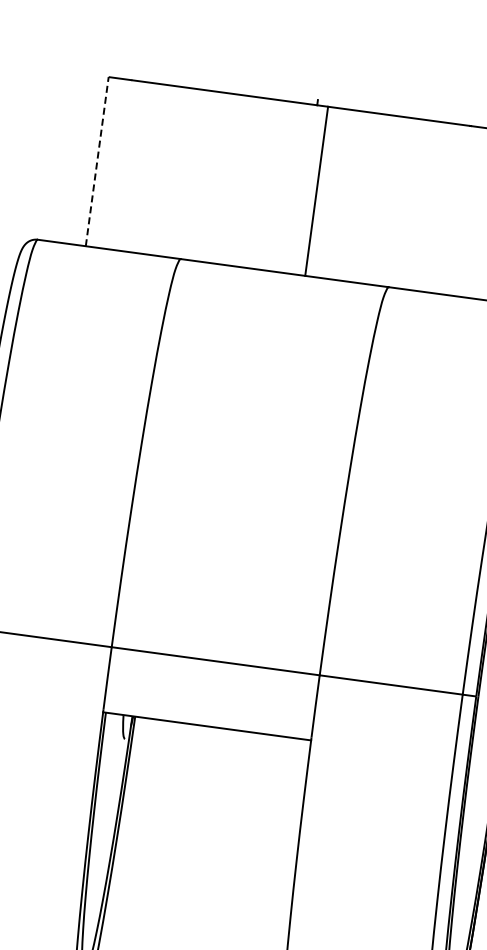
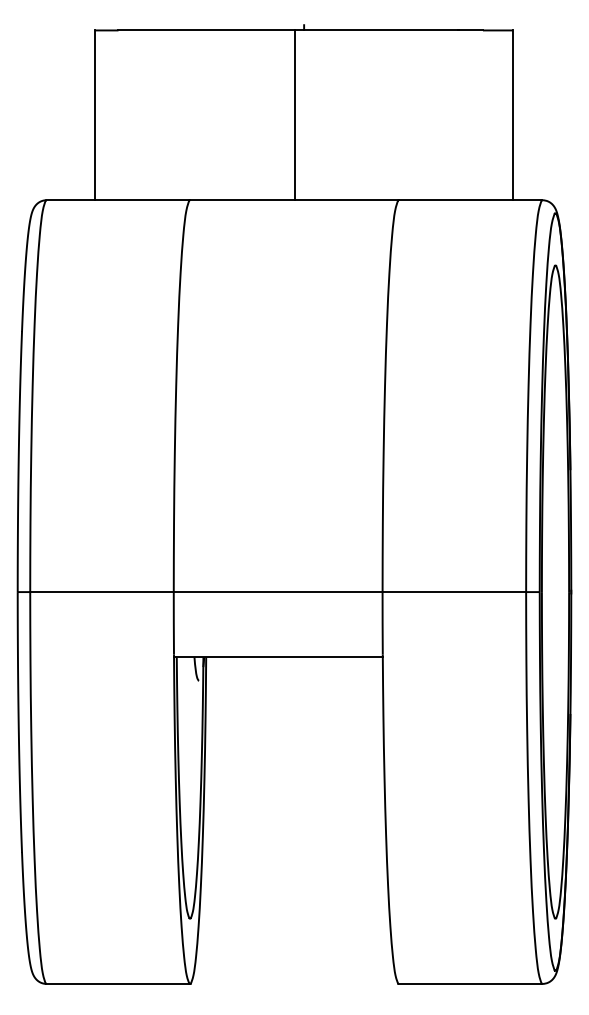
line: (96, 161) -> (94, 115), dashed -> solid
line: (317, 191) -> (295, 115), moved

